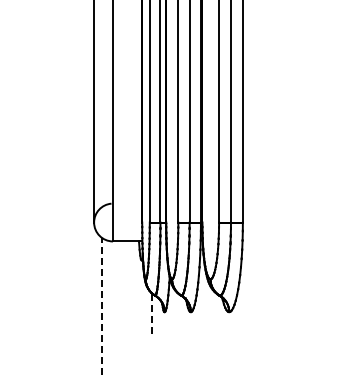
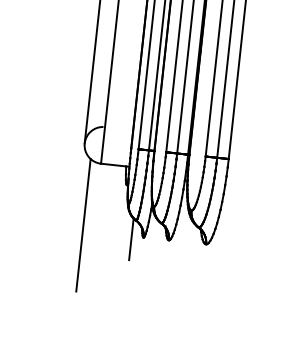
line: (101, 305) -> (83, 224), dashed -> solid
line: (152, 315) -> (131, 239), dashed -> solid

